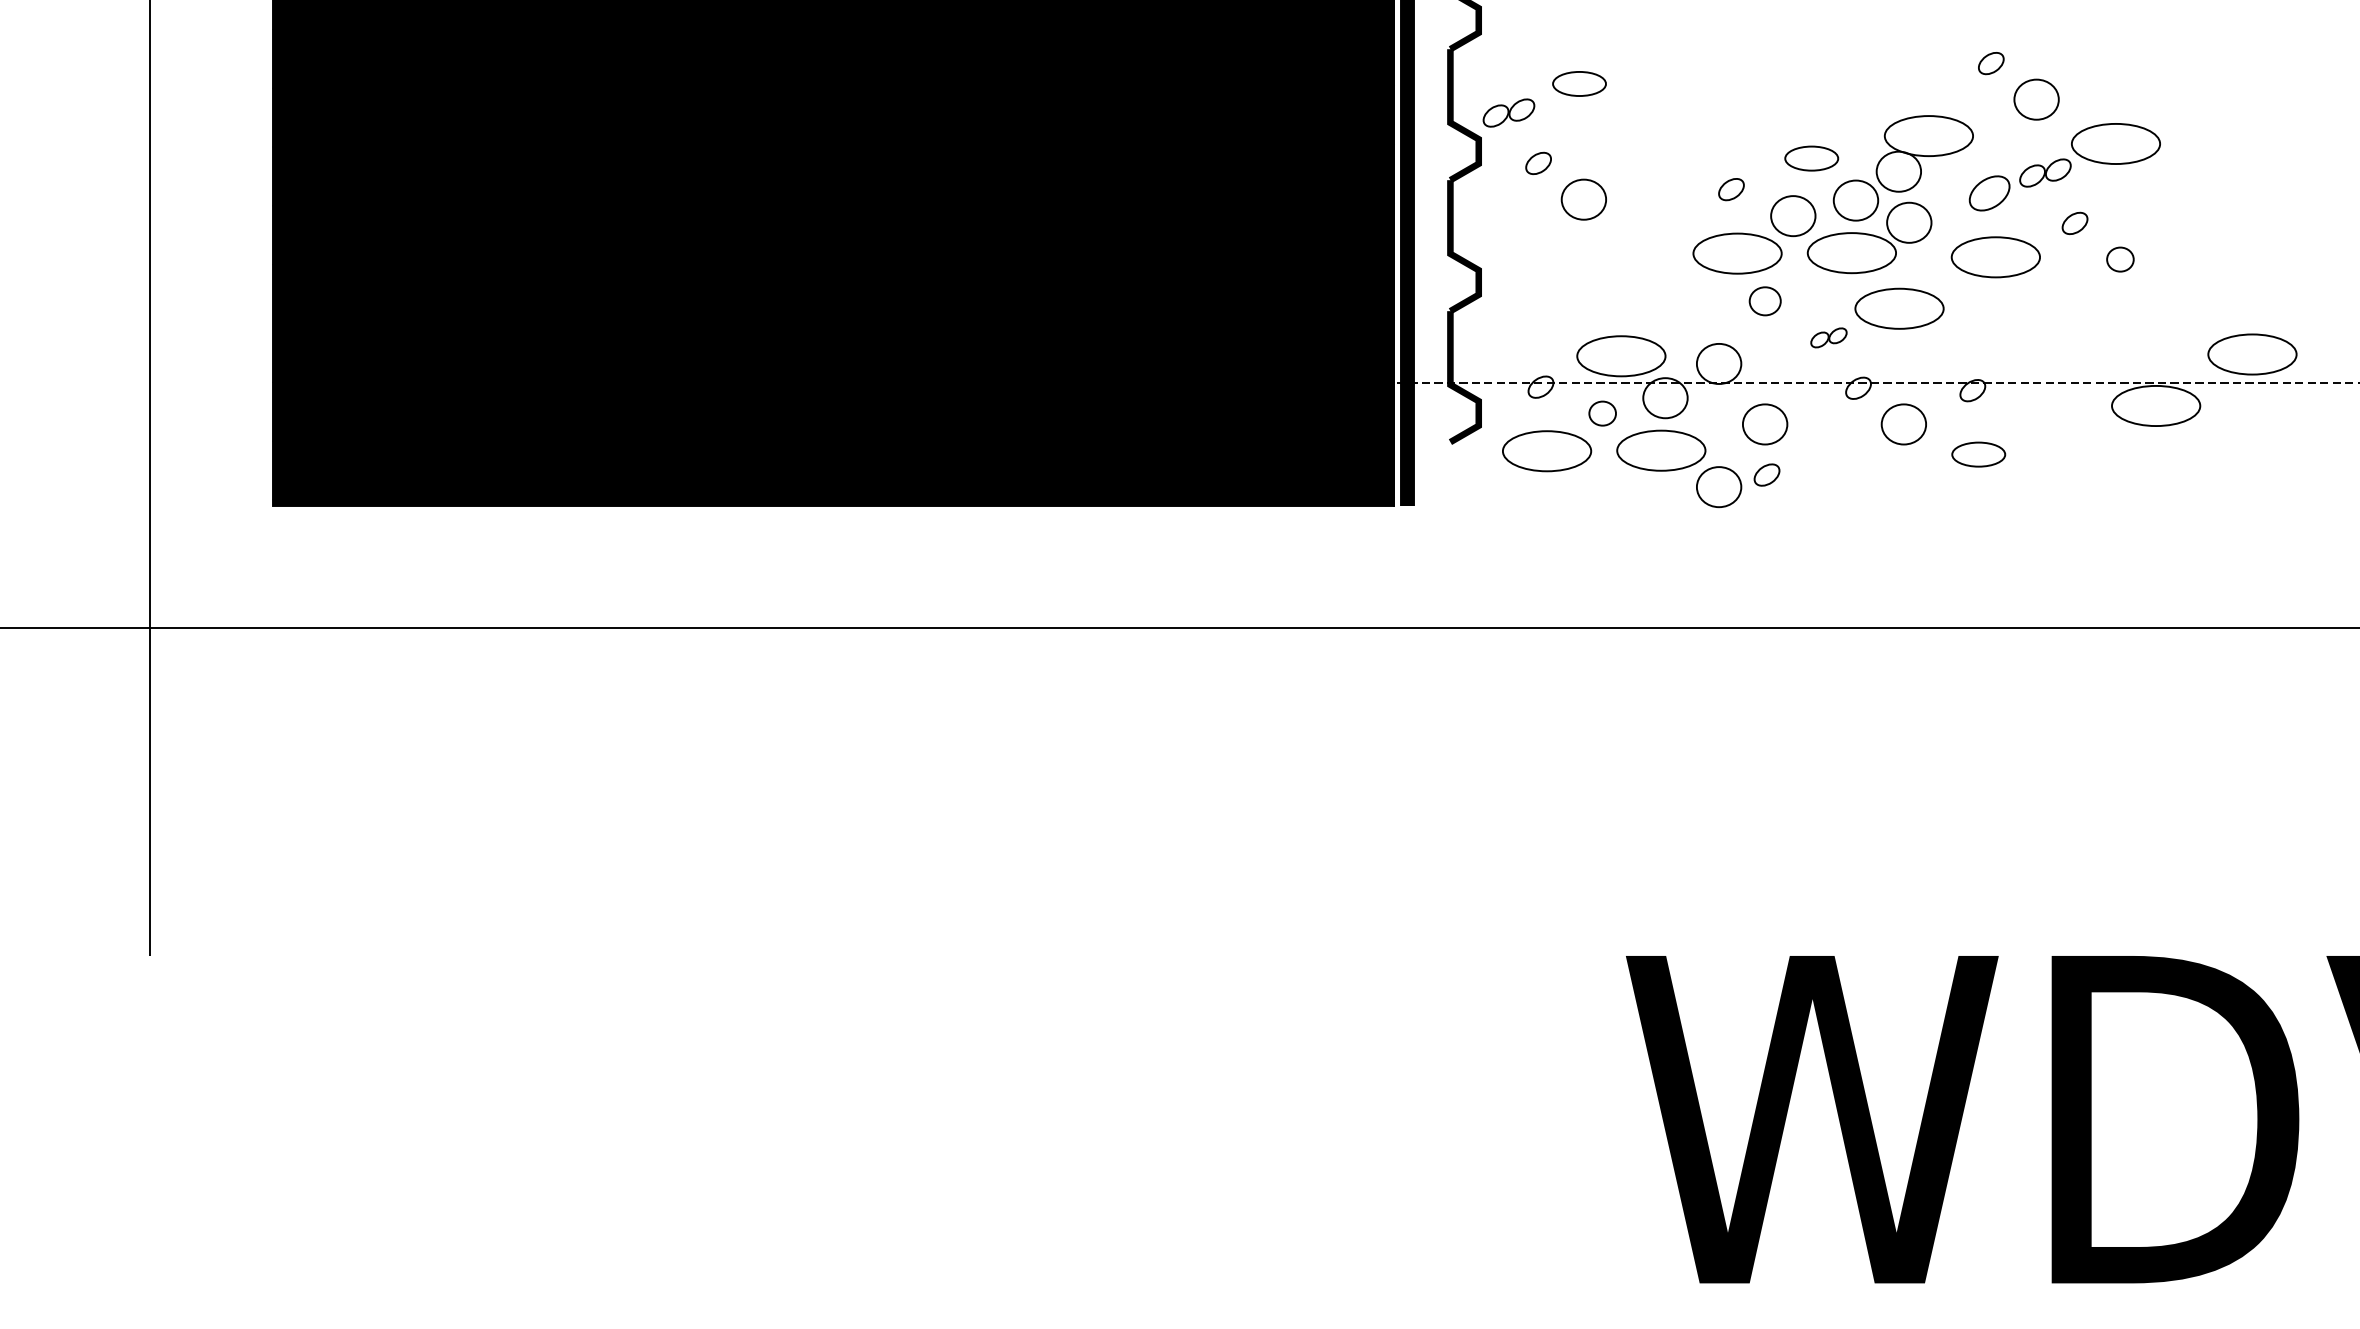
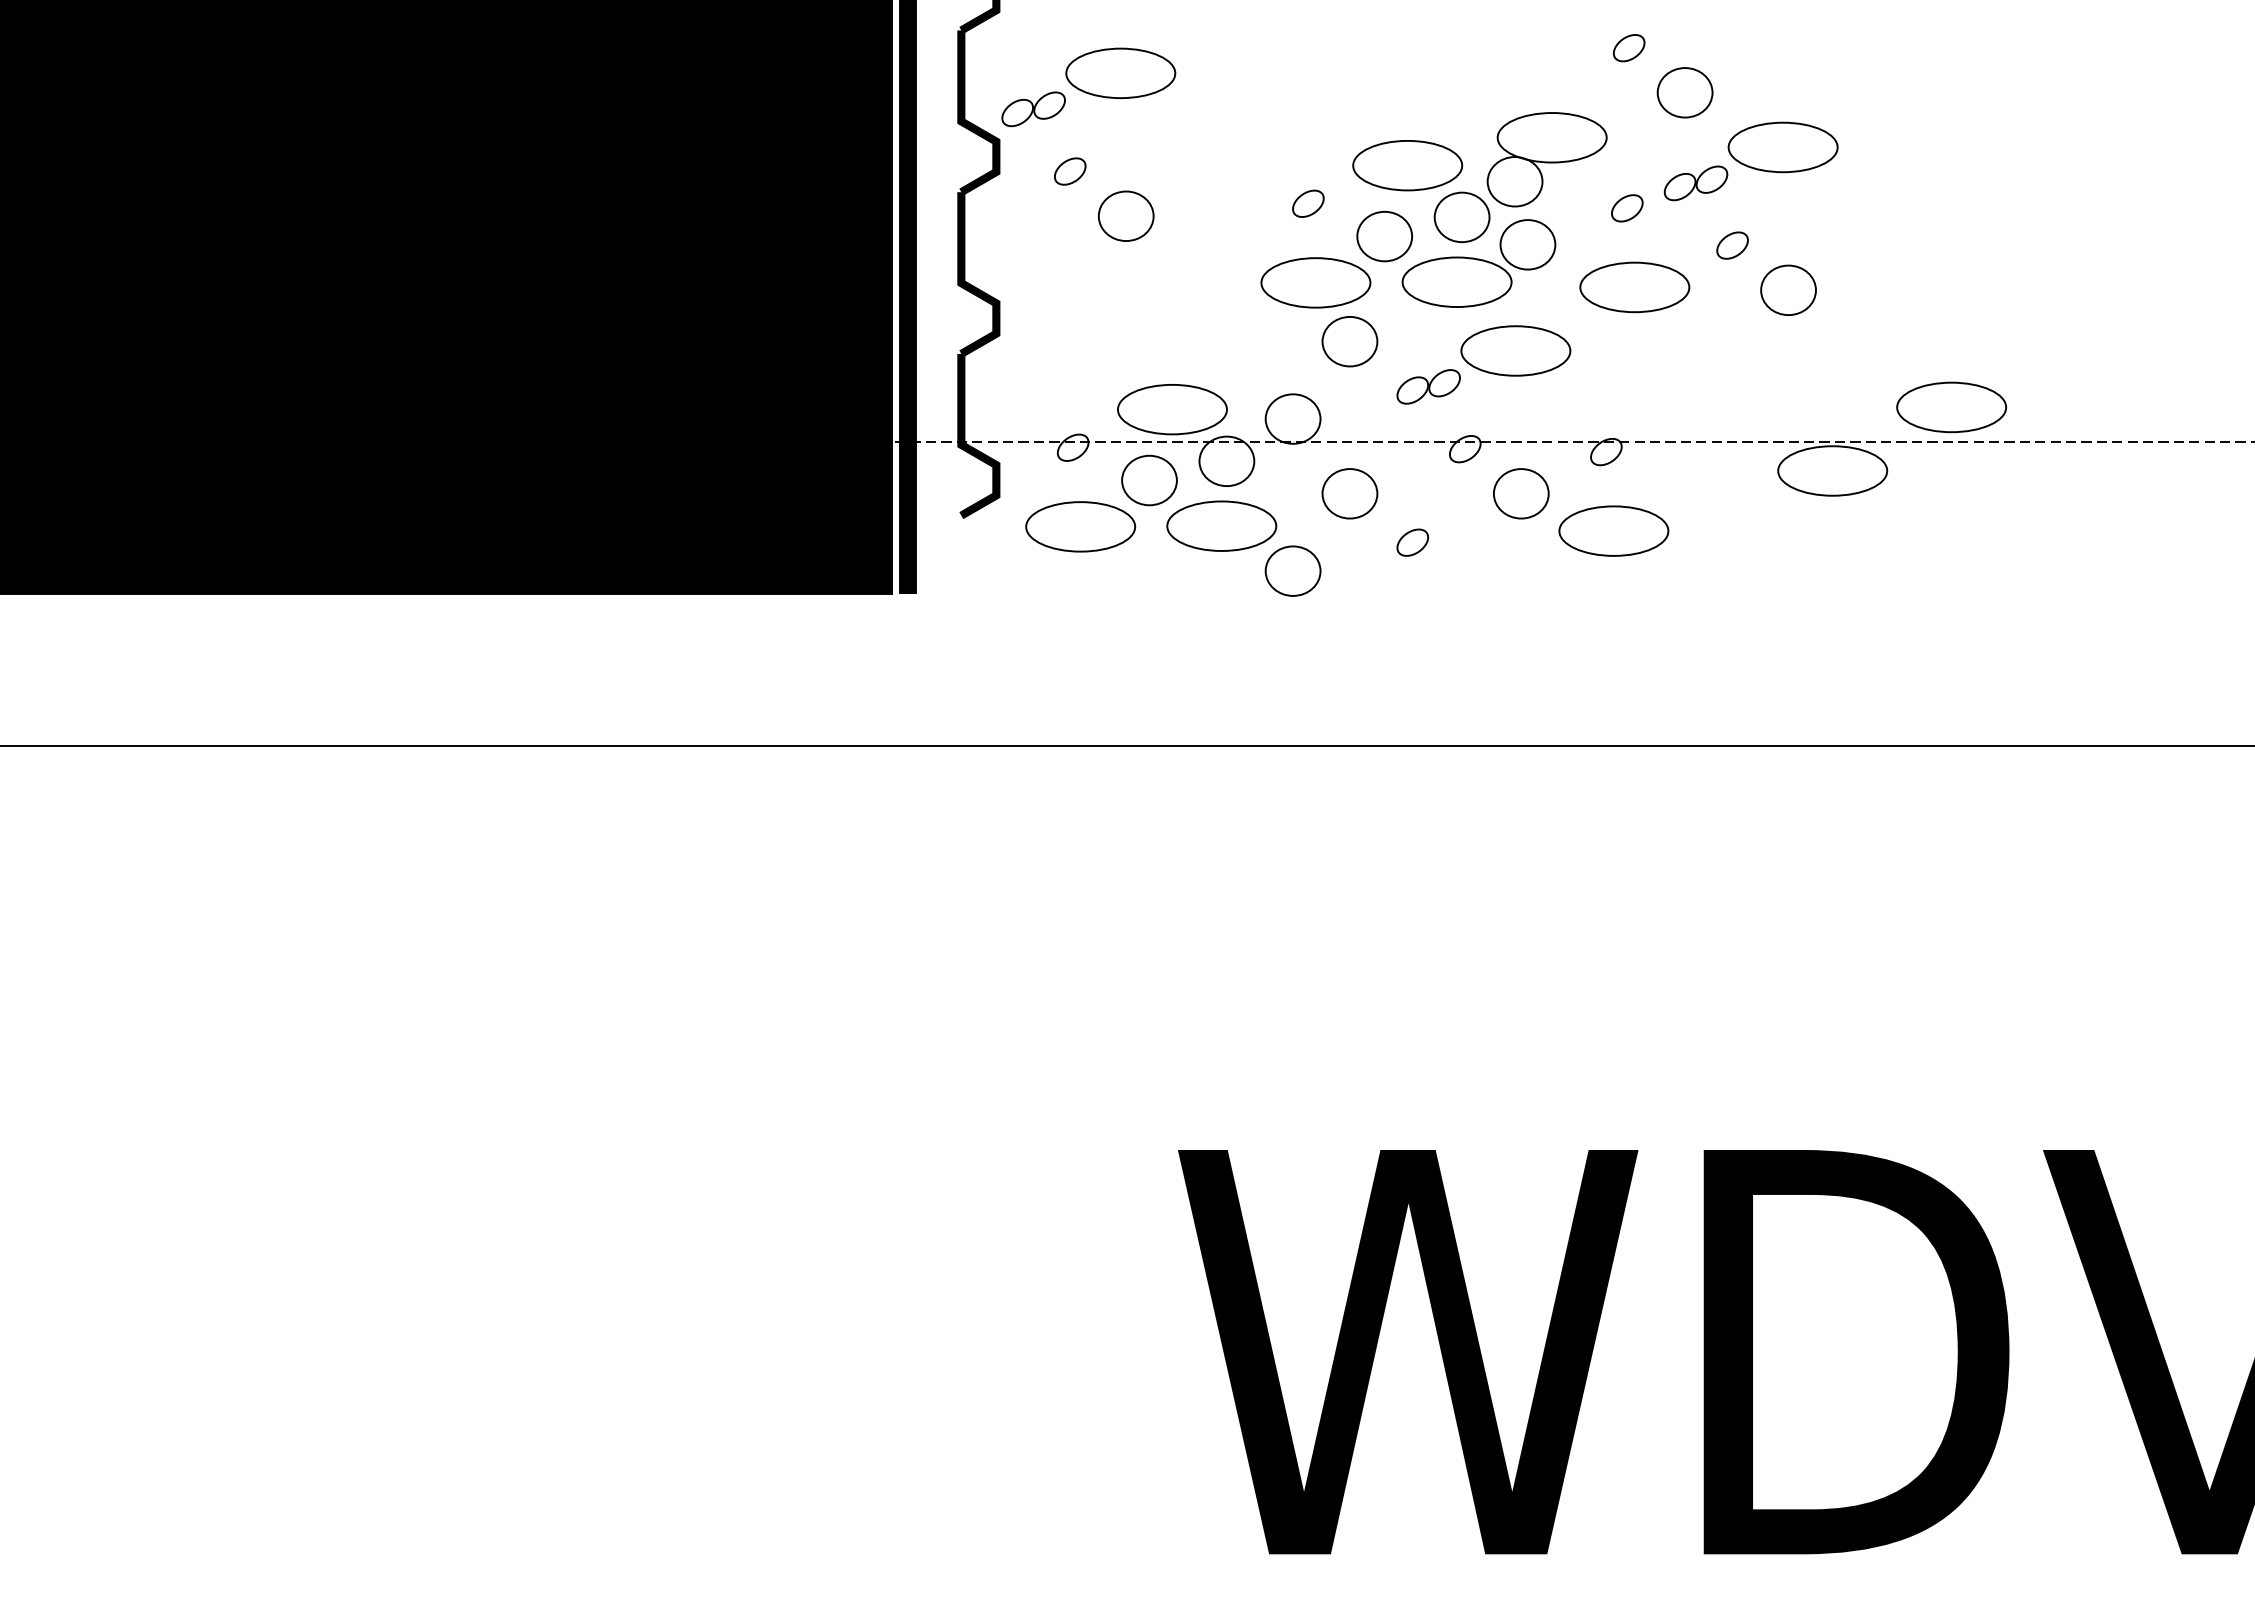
part: (1579, 83) -> (1120, 72), size x1.67
part: (1811, 158) -> (1407, 165), size x1.67
part: (1989, 192) -> (1626, 207), size x0.62
part: (2120, 259) -> (1788, 290), size x1.67
part: (1765, 301) -> (1350, 341), size x1.43
part: (1828, 337) -> (1428, 386), size x1.43
part: (1602, 413) -> (1149, 480), size x1.67
part: (1978, 454) -> (1613, 530), size x1.67
part: (1766, 474) -> (1412, 541), moved

